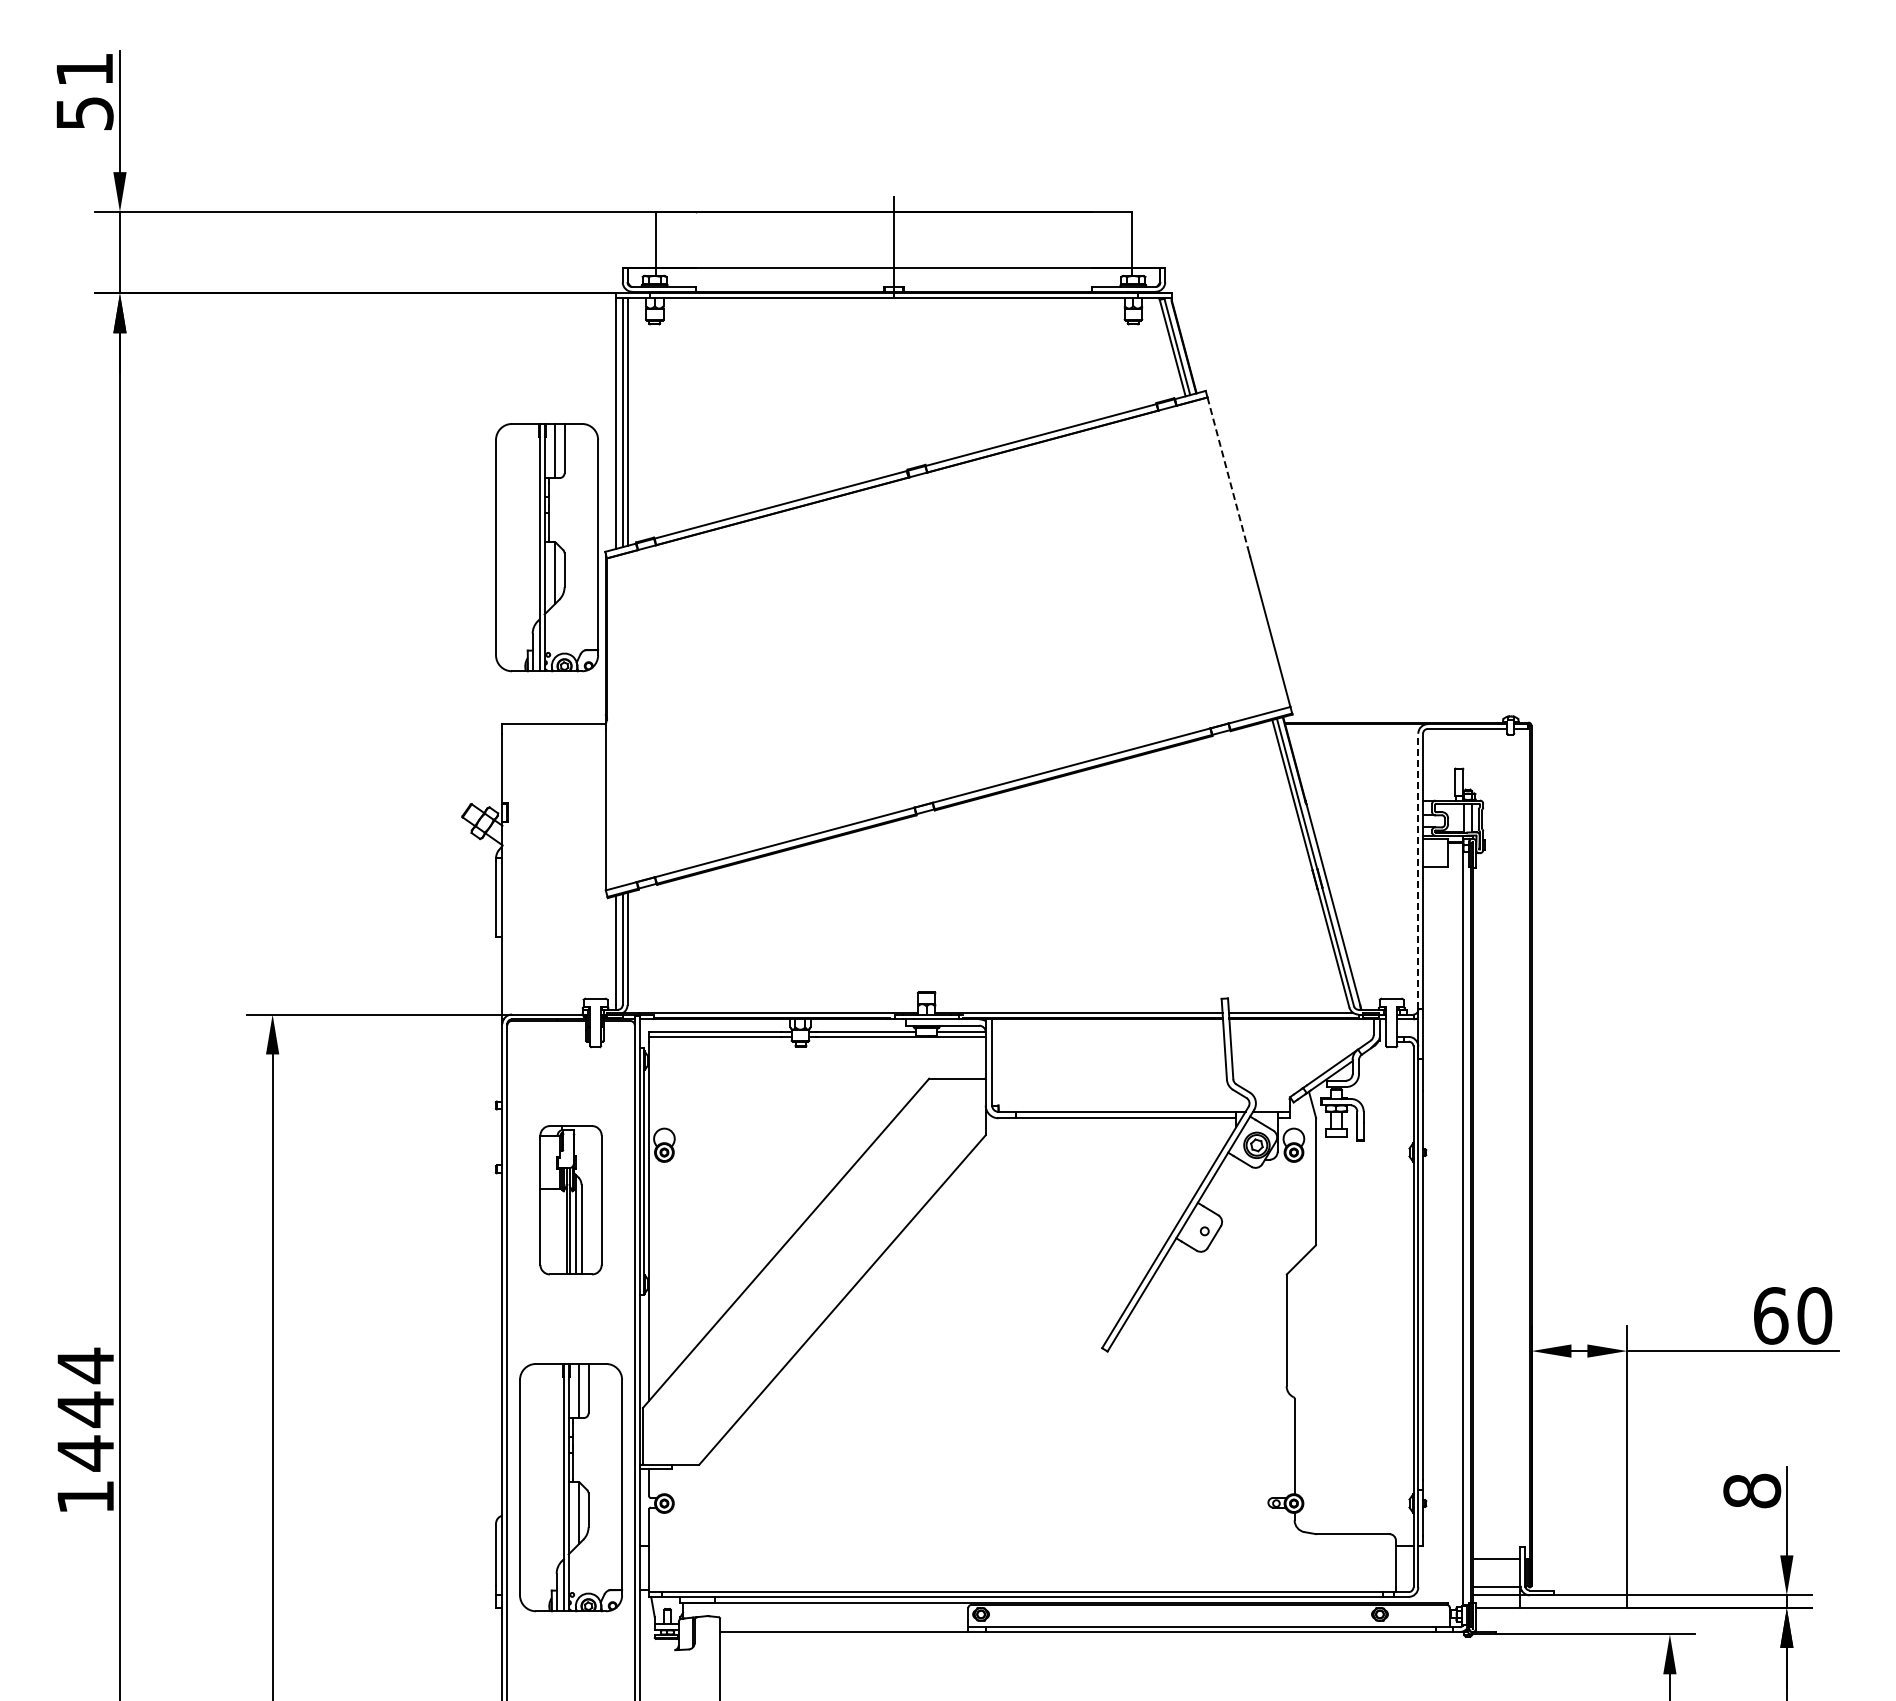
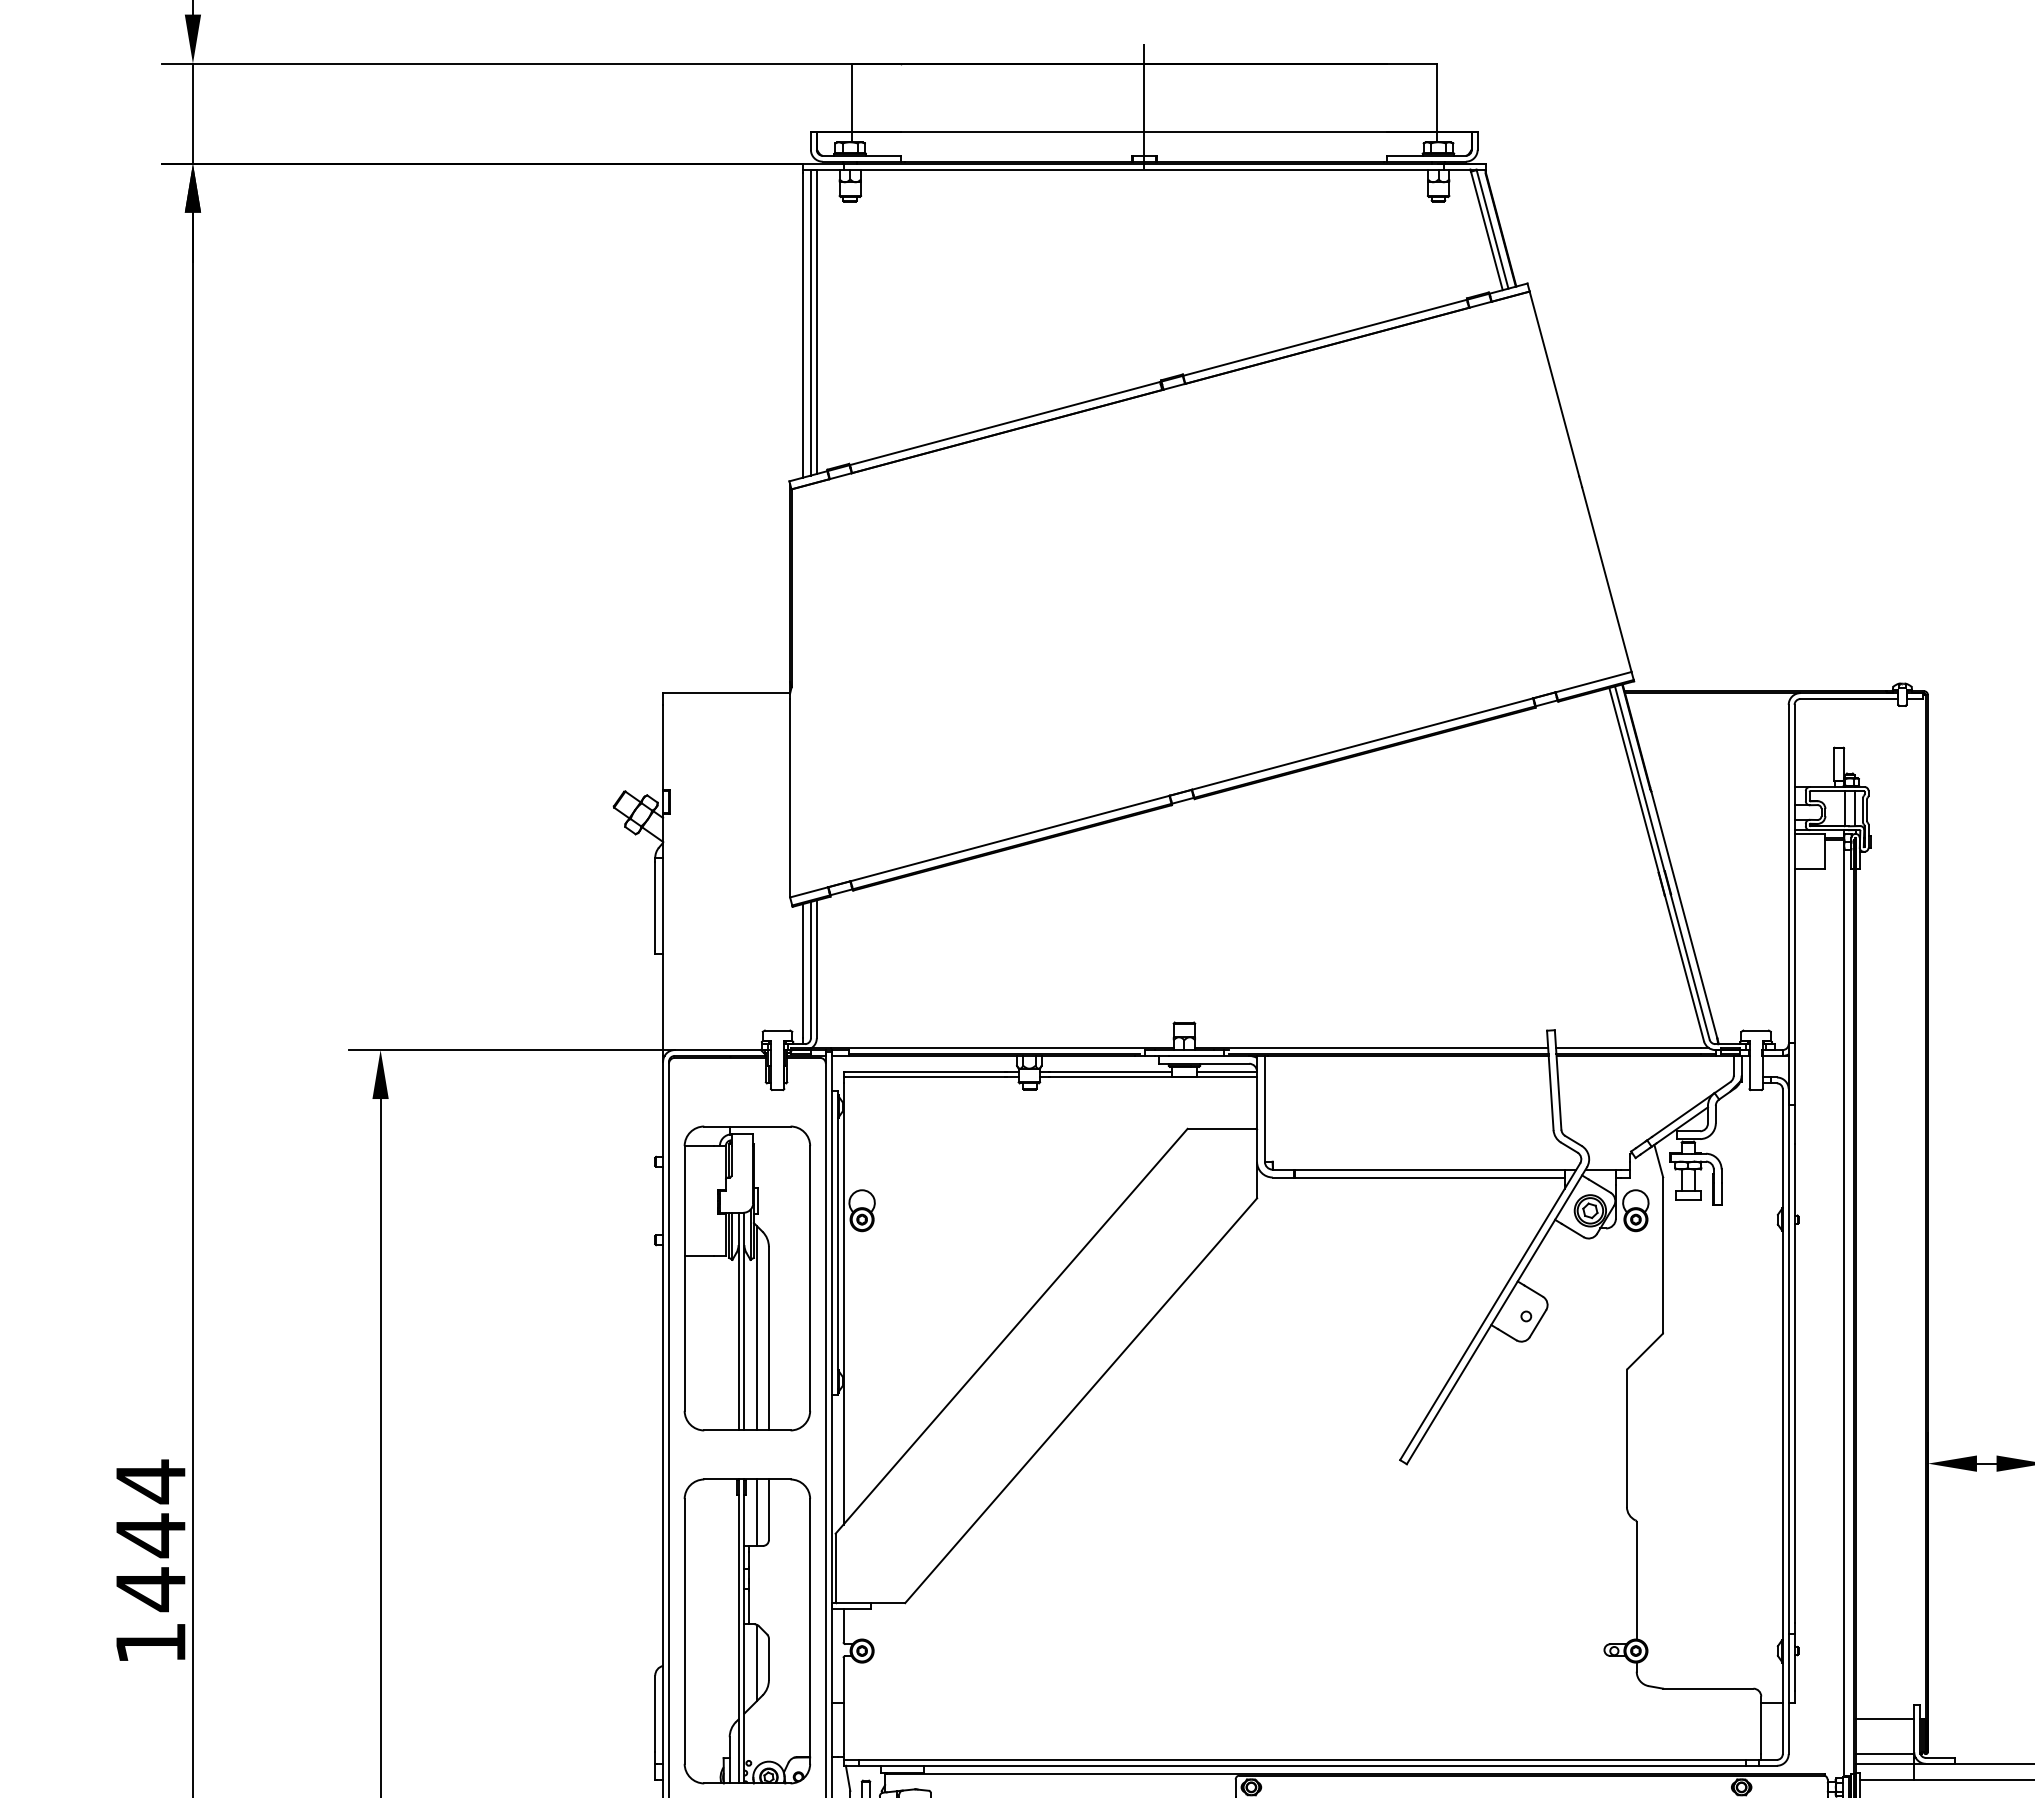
line: (1227, 472) -> (1554, 383), dashed -> solid
part: (546, 547) -> (717, 475), removed
line: (1418, 870) -> (1788, 872), dashed -> solid
part: (570, 1199) -> (746, 1277), size x1.67

